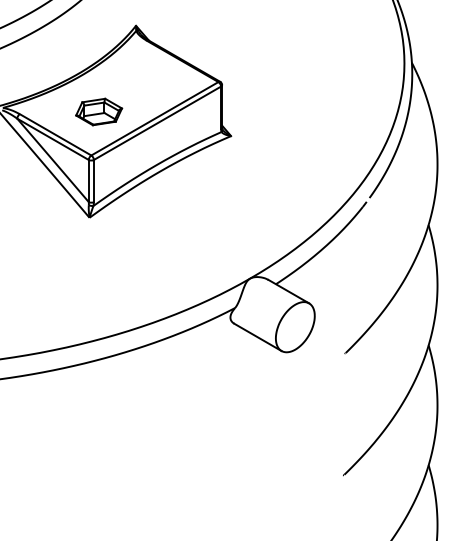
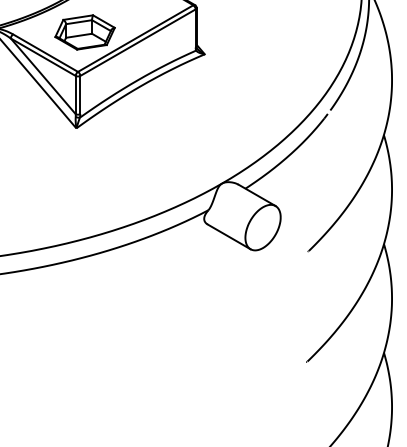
part: (98, 111) -> (84, 31), size x1.43

